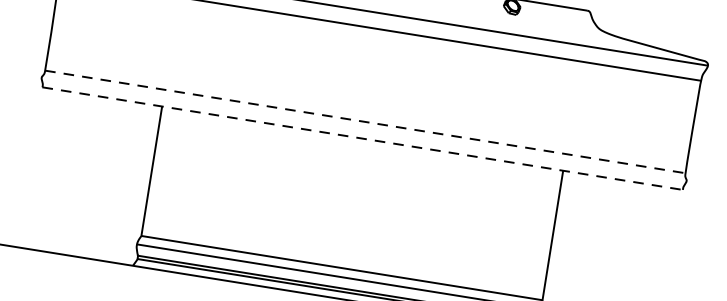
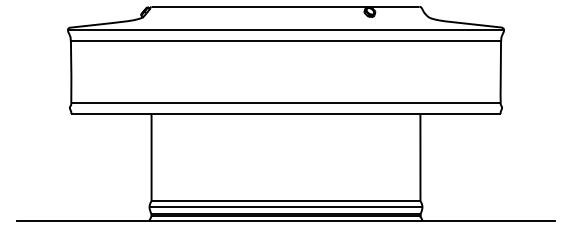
line: (364, 121) -> (285, 102), dashed -> solid
line: (362, 137) -> (285, 113), dashed -> solid

